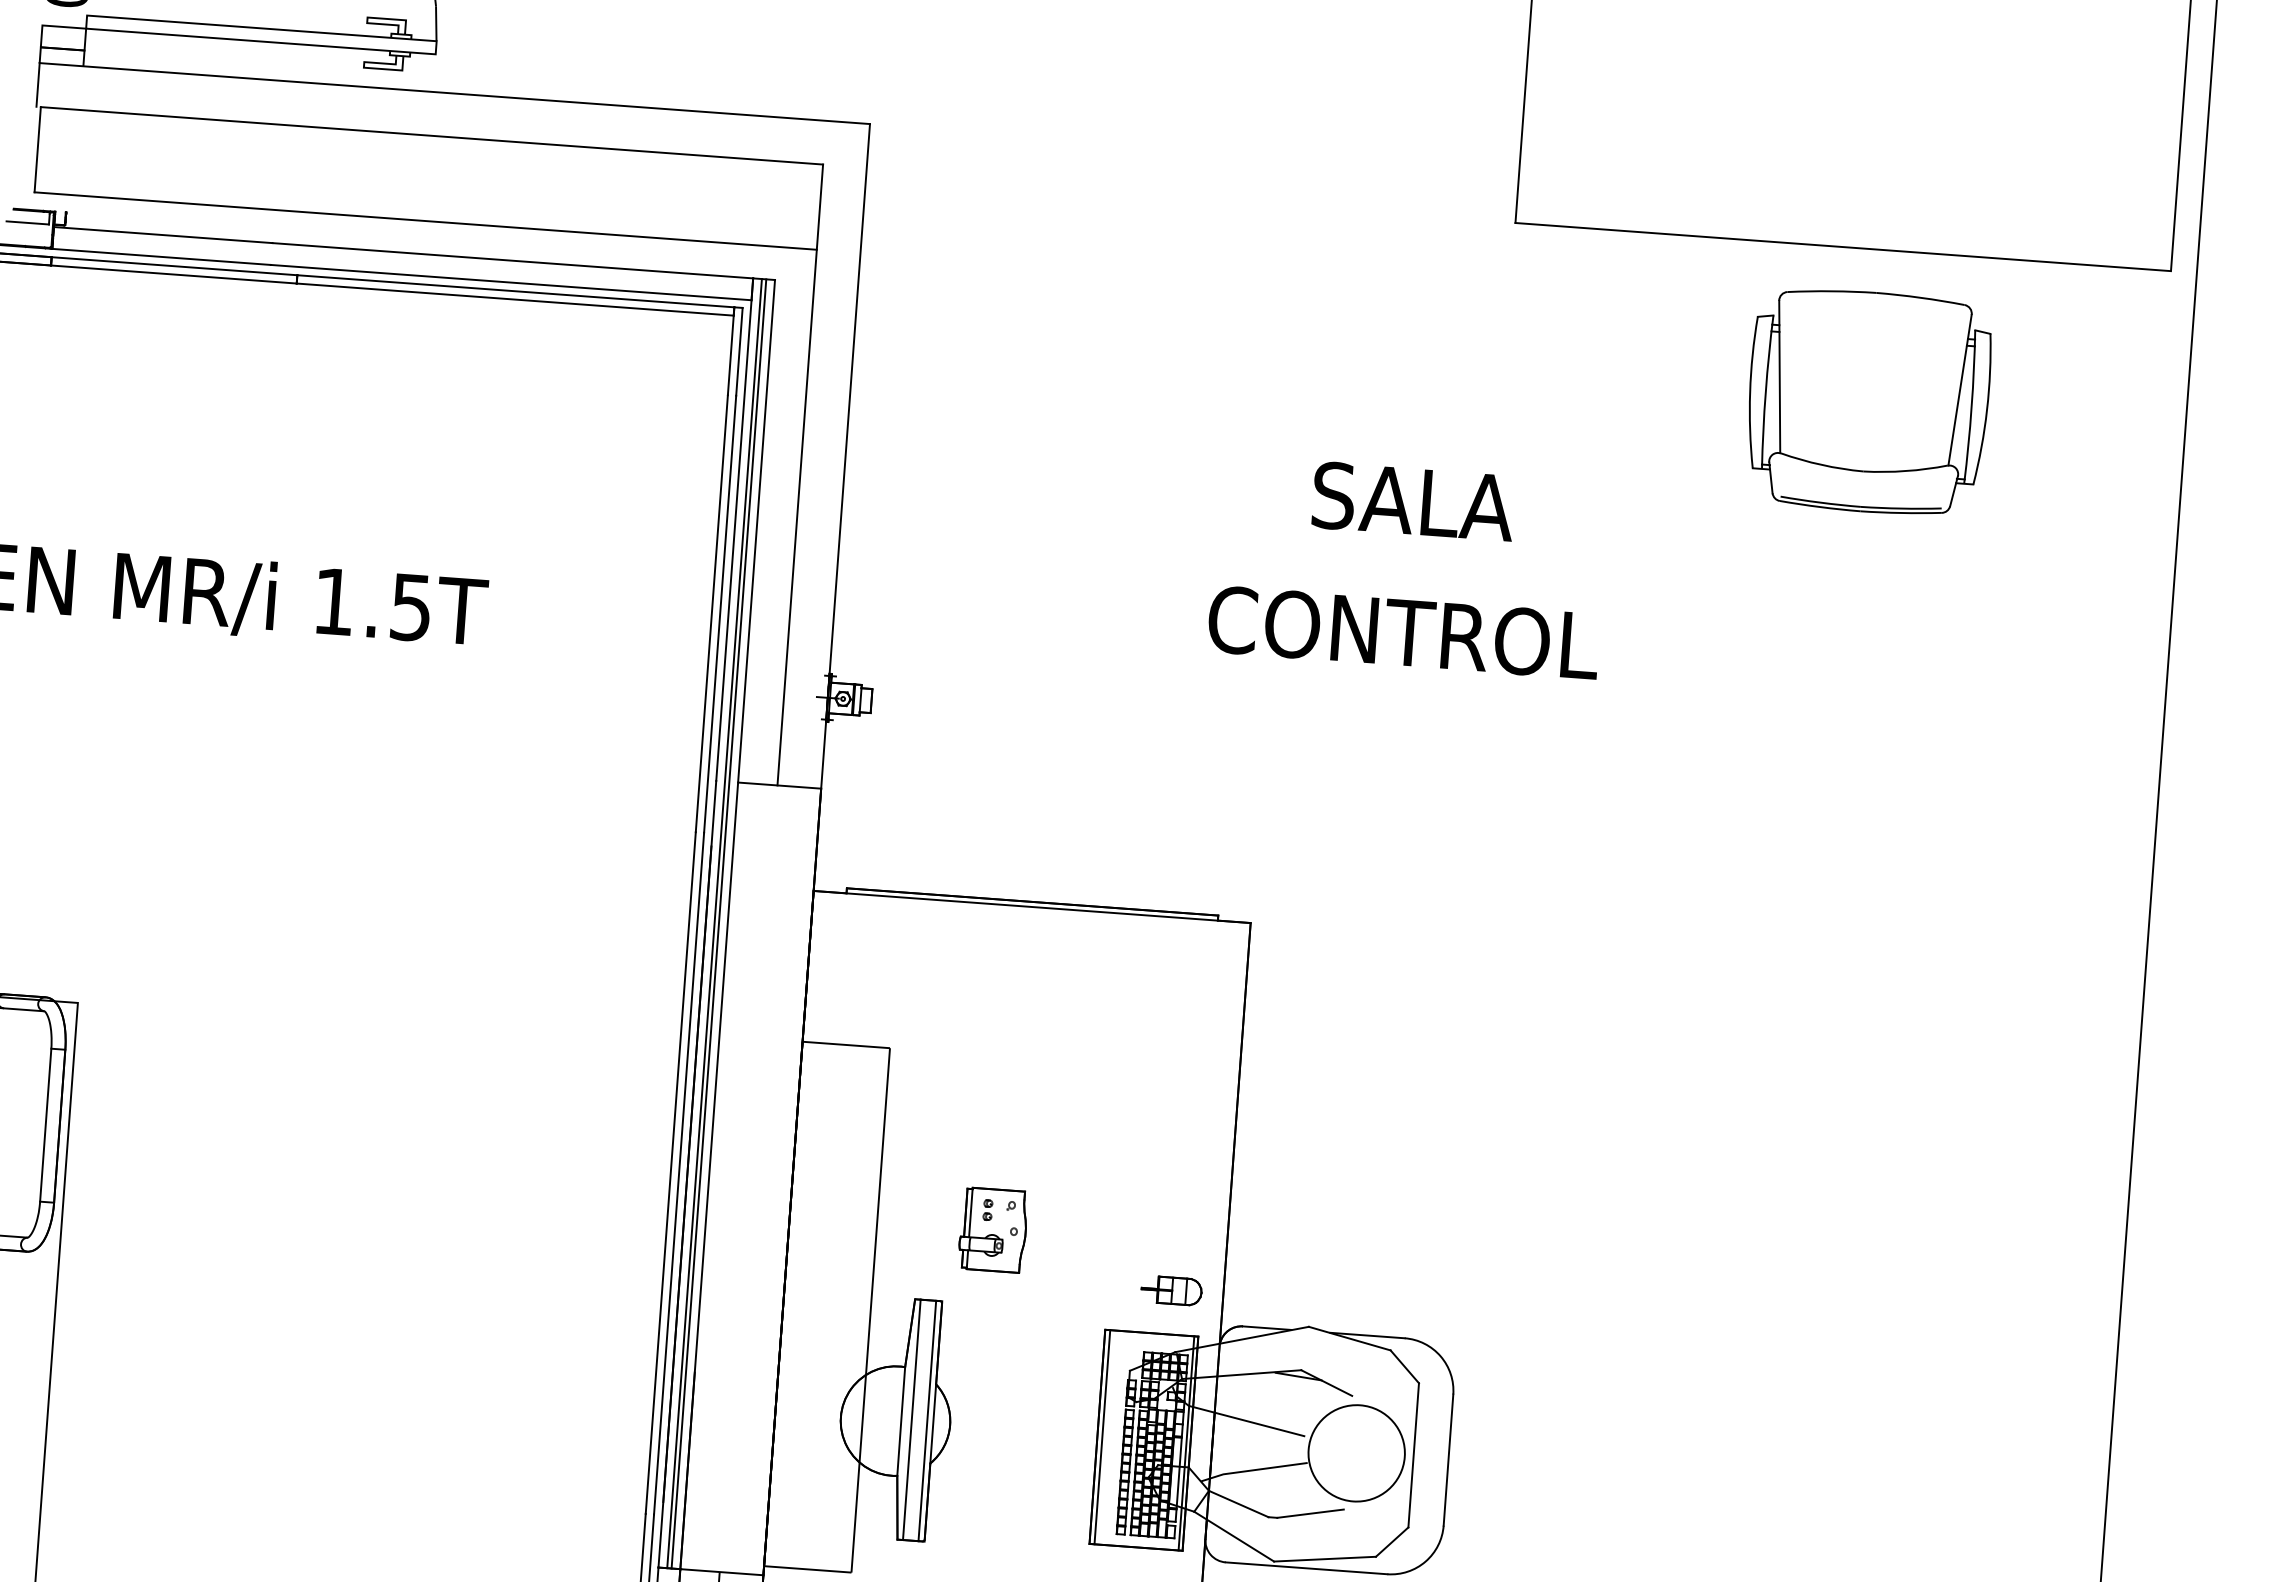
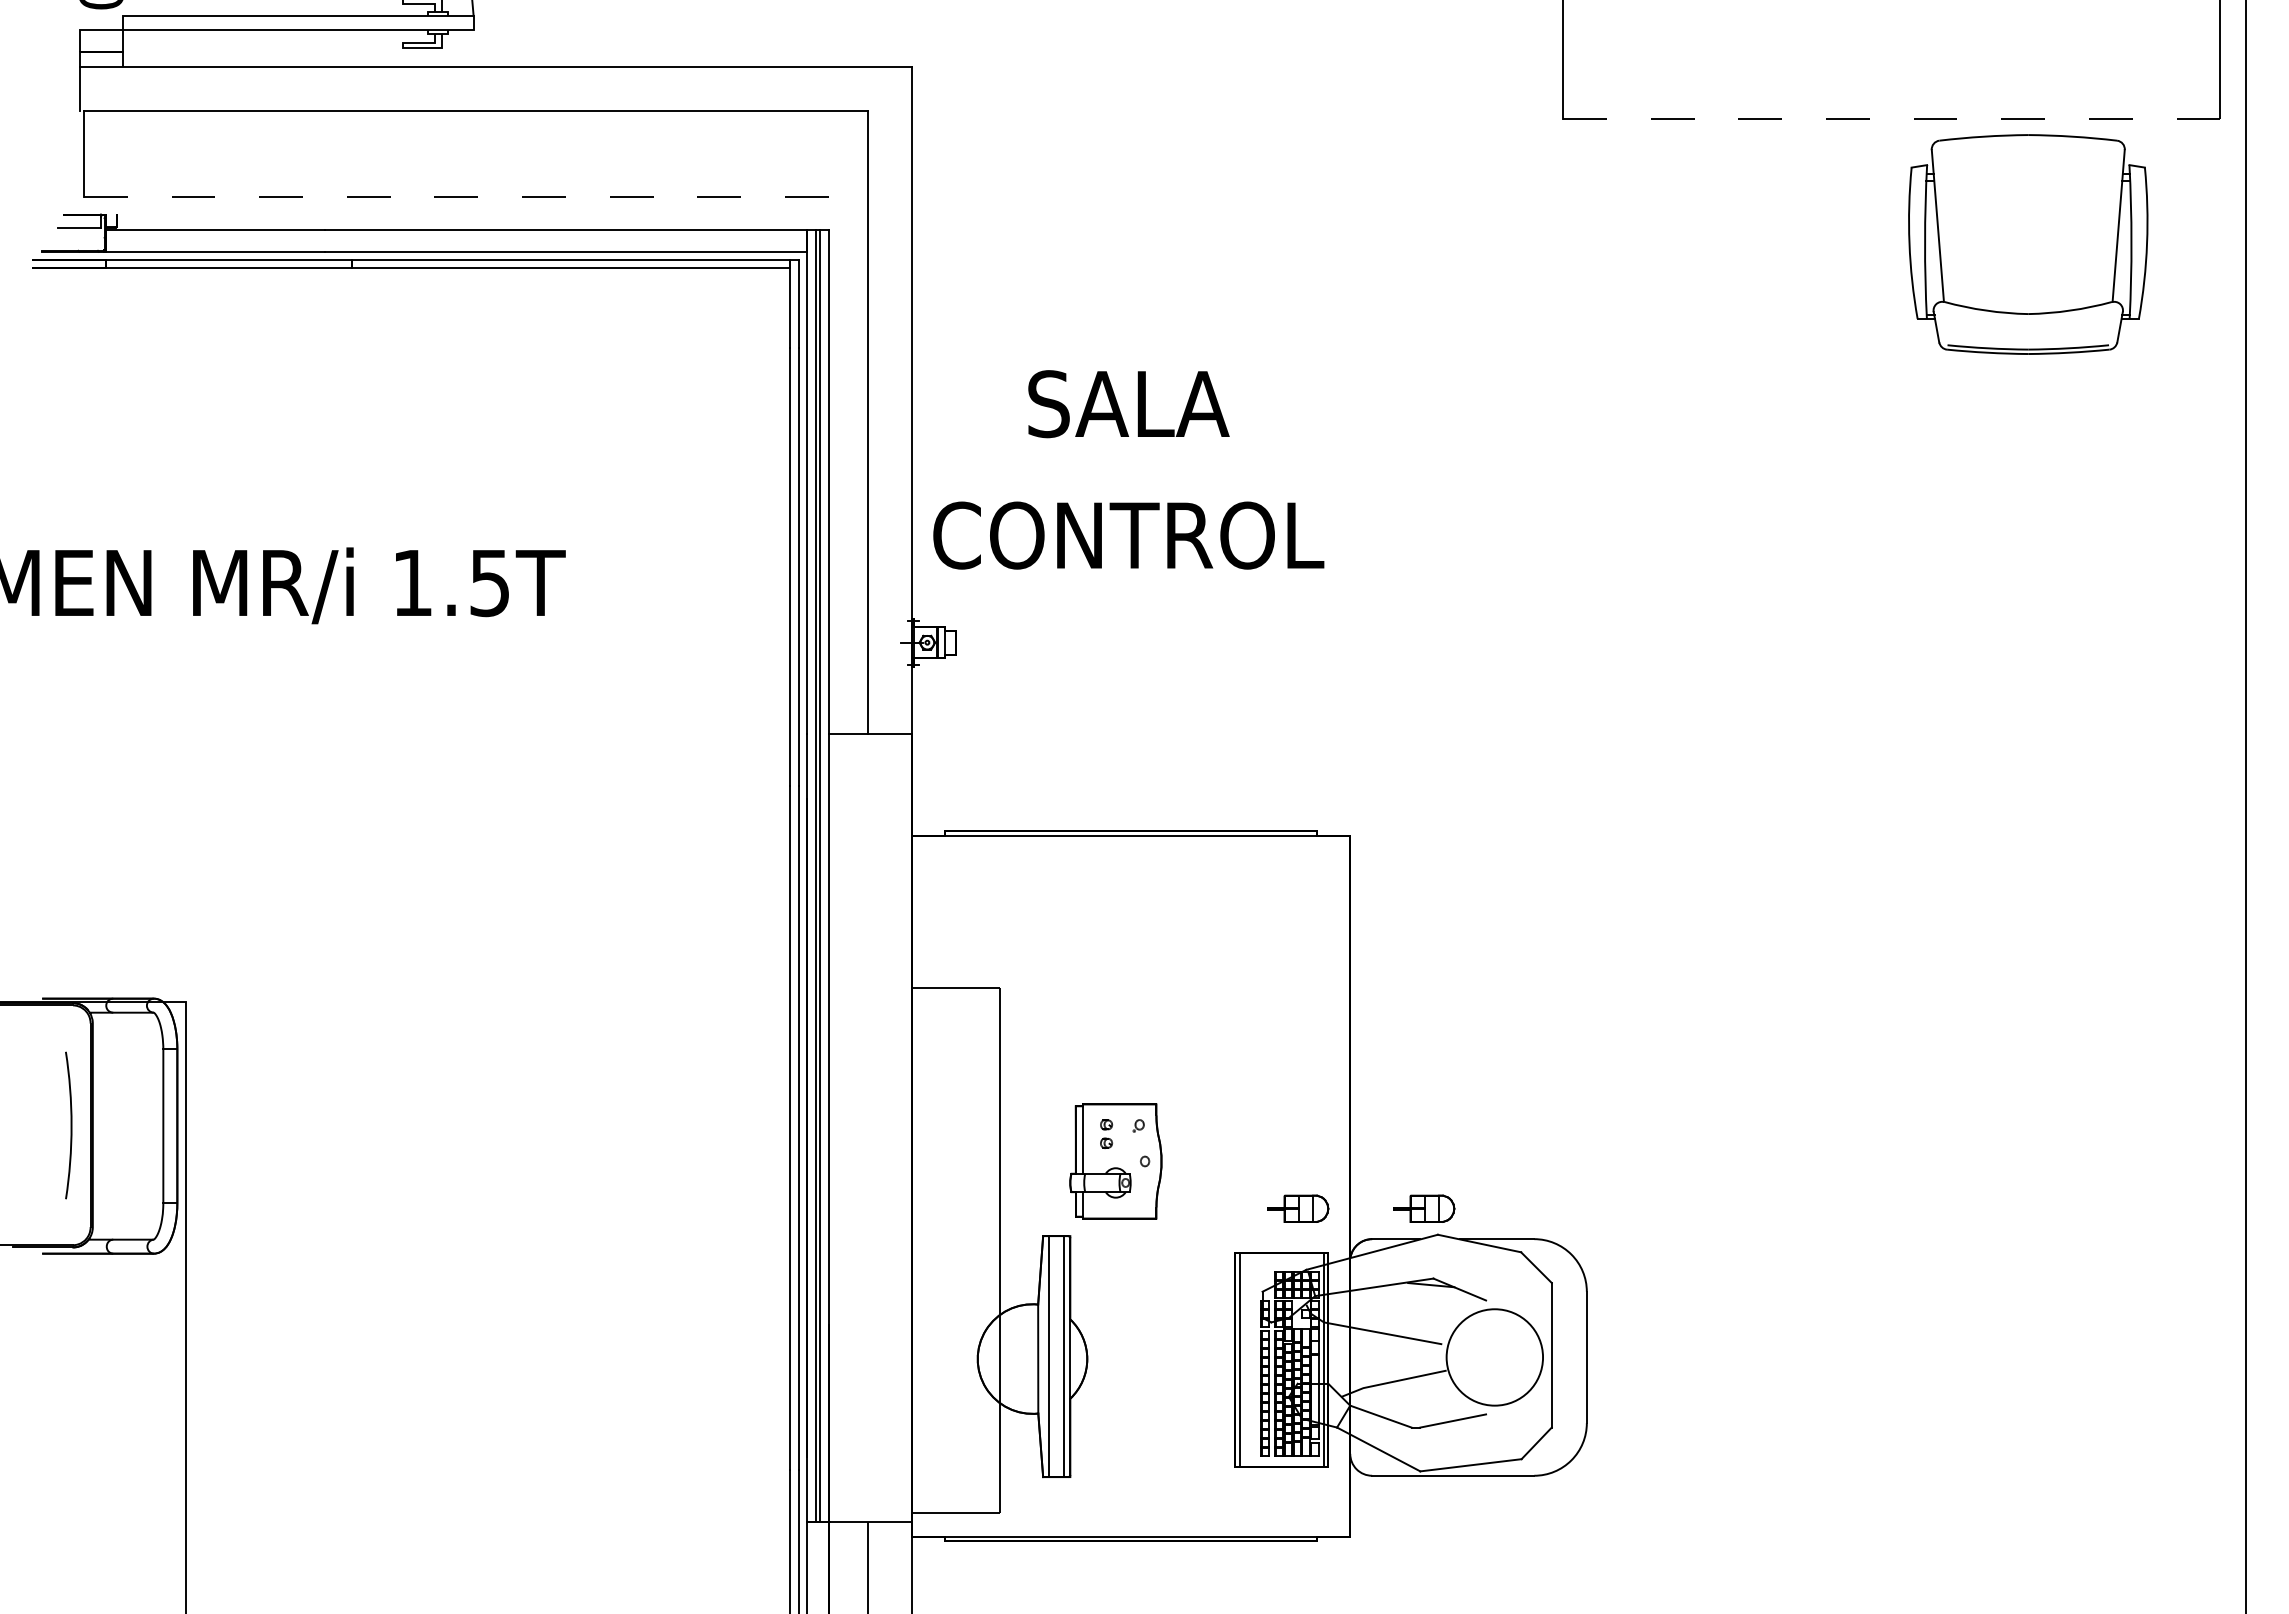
line: (426, 220) -> (476, 196), solid -> dashed
line: (1843, 246) -> (1891, 118), solid -> dashed
part: (1868, 402) -> (2028, 244), moved
text: (1408, 566) -> (1128, 469), moved
part: (992, 1230) -> (1115, 1161), size x1.4
part: (1297, 1299) -> (1424, 1208), added

